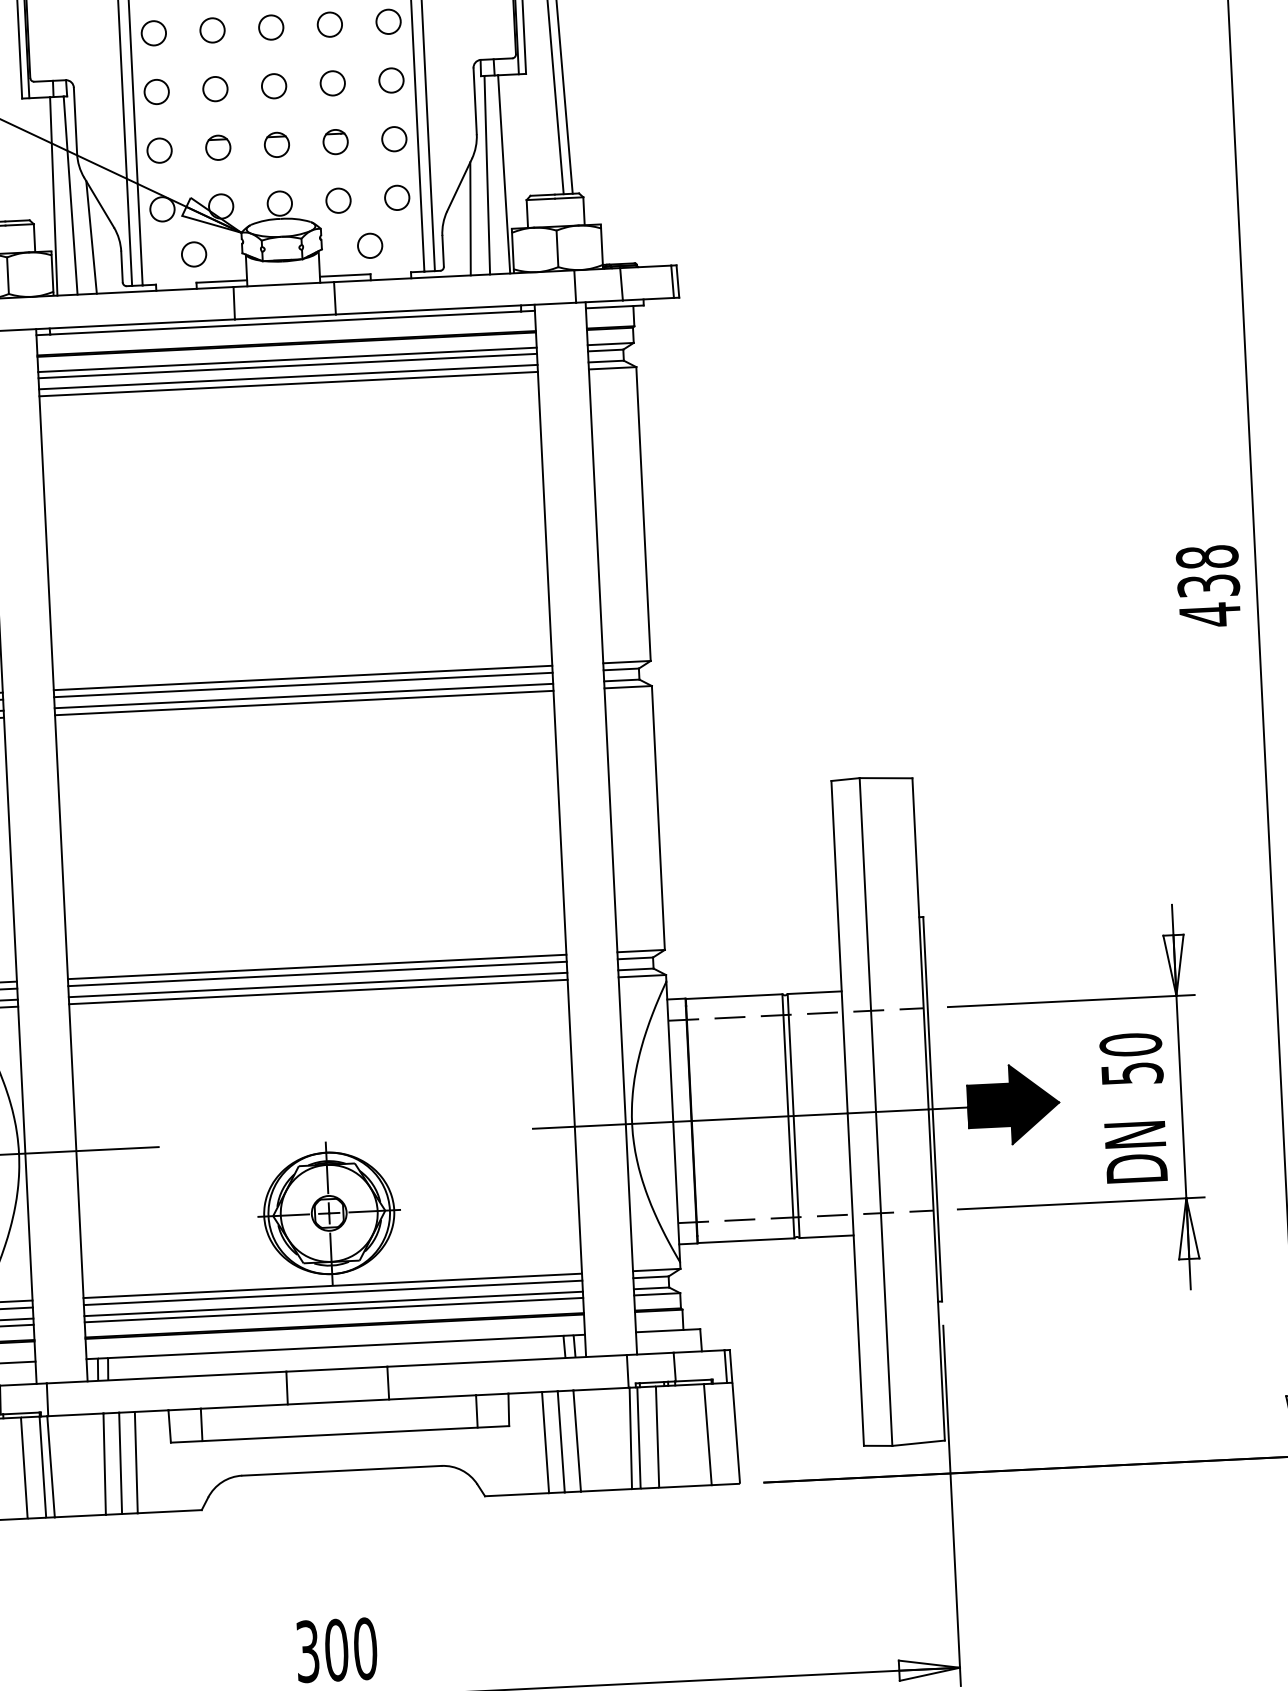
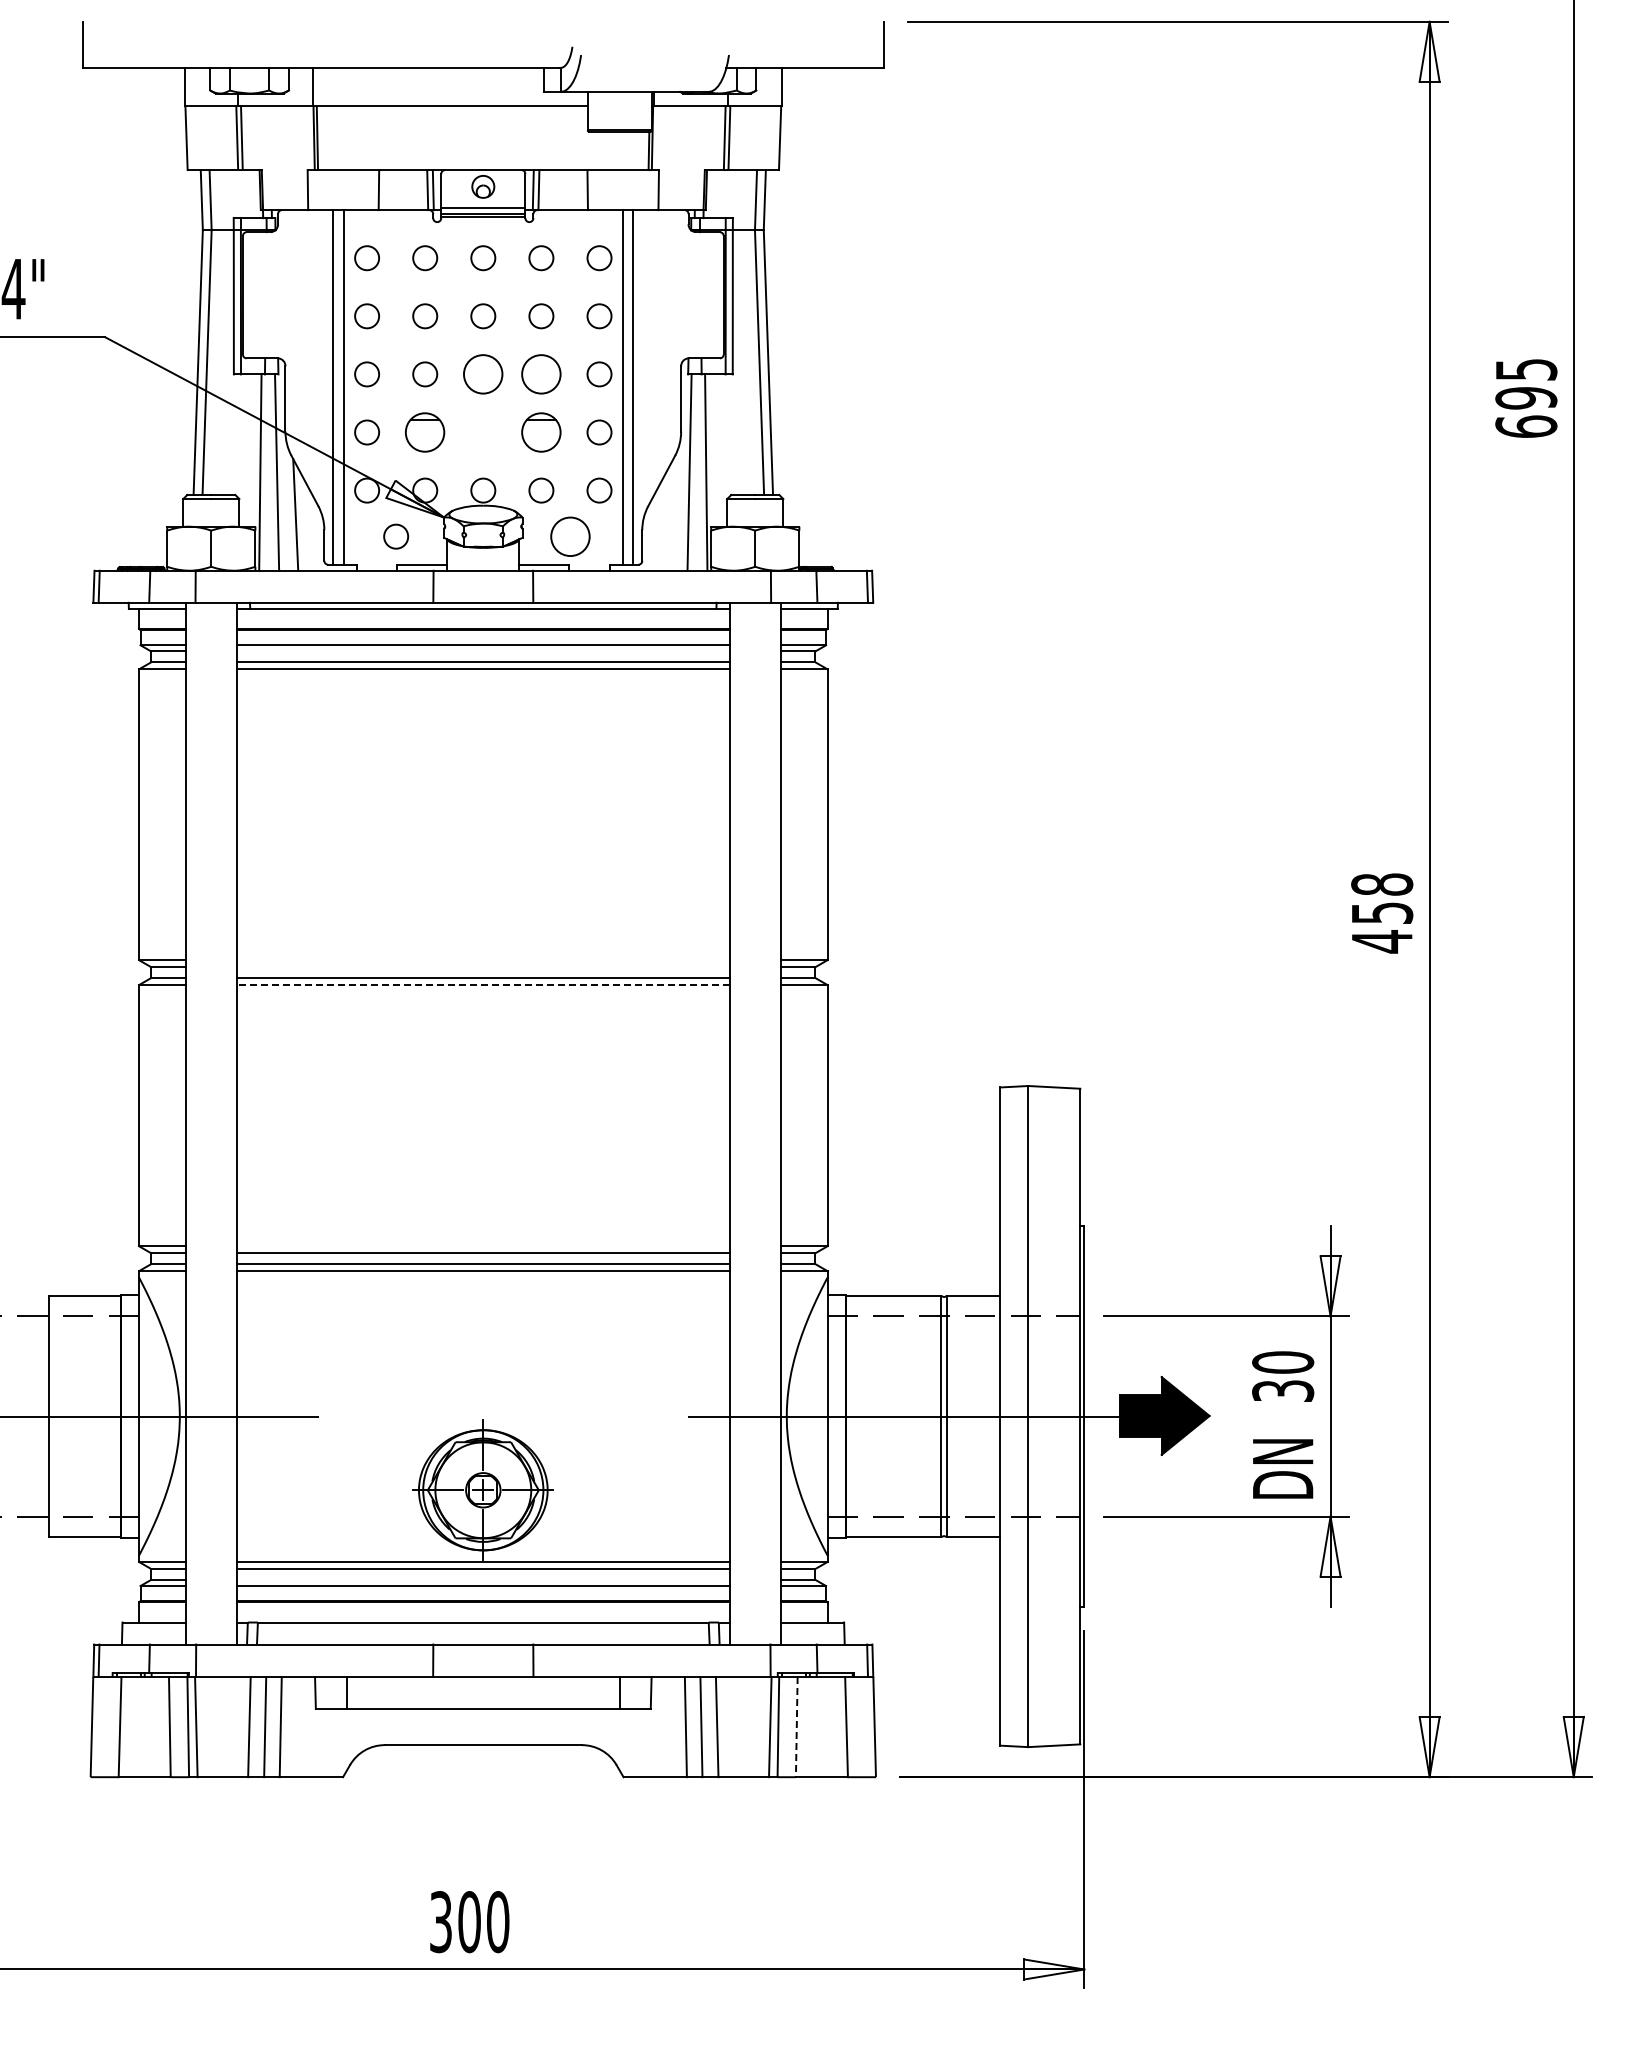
circle: (332, 83) -> (541, 374), size x1.6
circle: (274, 86) -> (483, 374), size x1.6
part: (335, 142) -> (541, 432), size x1.6
part: (277, 144) -> (483, 432), removed
part: (218, 147) -> (425, 432), size x1.6
line: (470, 218) -> (670, 514), removed
circle: (370, 245) -> (570, 536), size x1.6
line: (287, 366) -> (483, 651), removed
text: (1207, 585) -> (1381, 912), 438 -> 458
line: (303, 678) -> (483, 960), removed
line: (303, 685) -> (483, 967), removed
line: (304, 703) -> (483, 985), solid -> dashed
line: (317, 967) -> (483, 1246), removed
text: (1131, 1073) -> (1282, 1390), 50 -> 30
line: (333, 1303) -> (483, 1579), removed
line: (657, 1436) -> (796, 1726), solid -> dashed

